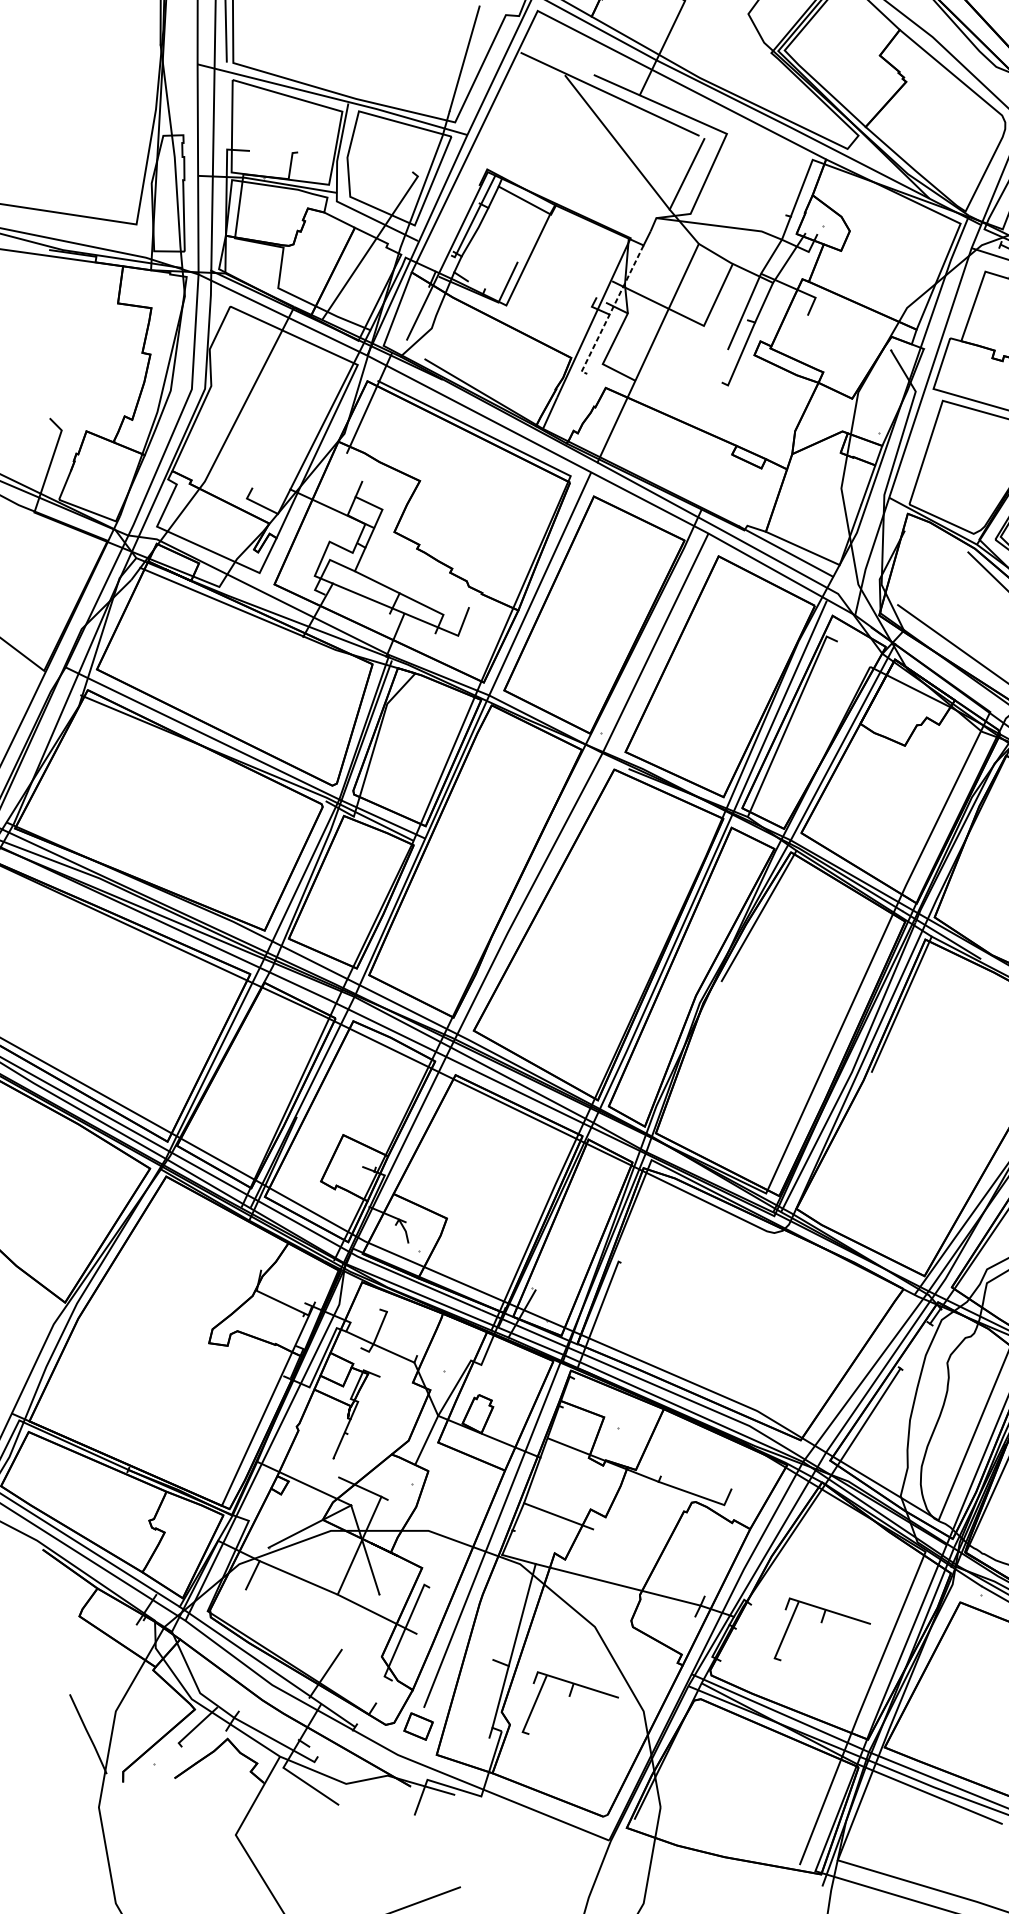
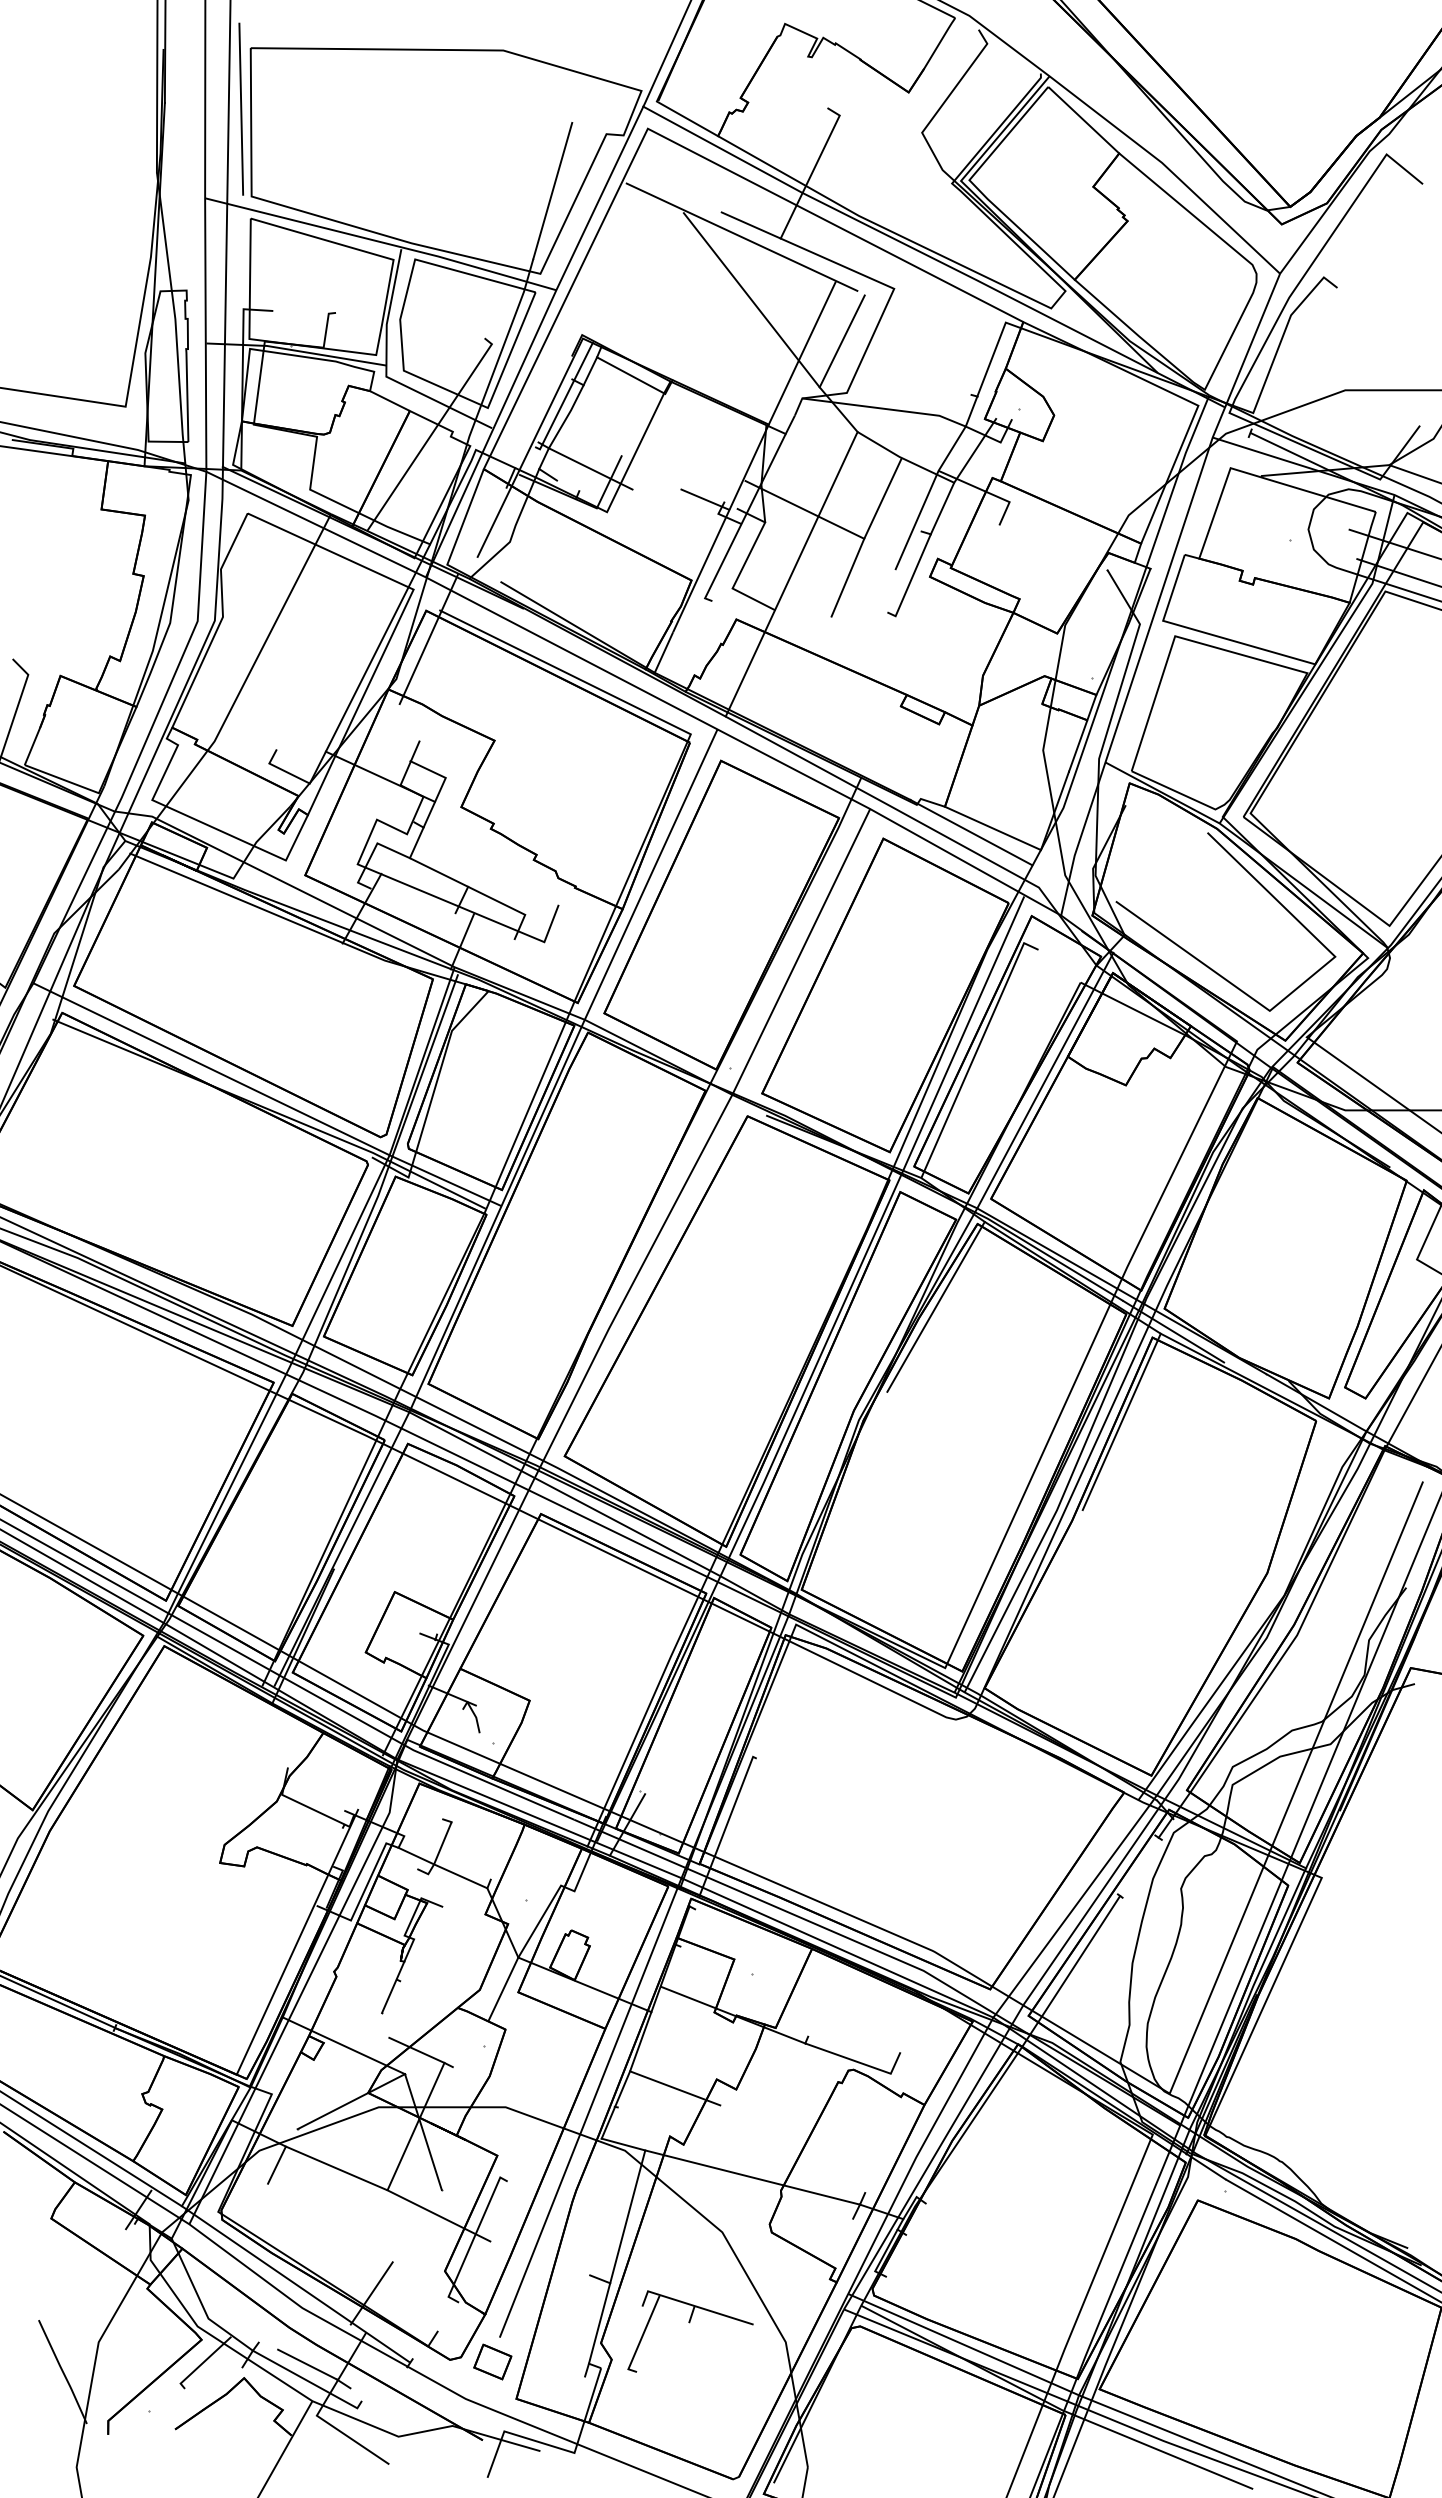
line: (655, 183) -> (801, 353), added
line: (493, 271) -> (590, 468), added
line: (581, 295) -> (705, 499), added
line: (611, 311) -> (743, 520), dashed -> solid
line: (691, 355) -> (847, 577), added
part: (821, 1623) -> (1017, 2227), removed
line: (276, 1728) -> (307, 2364), added

